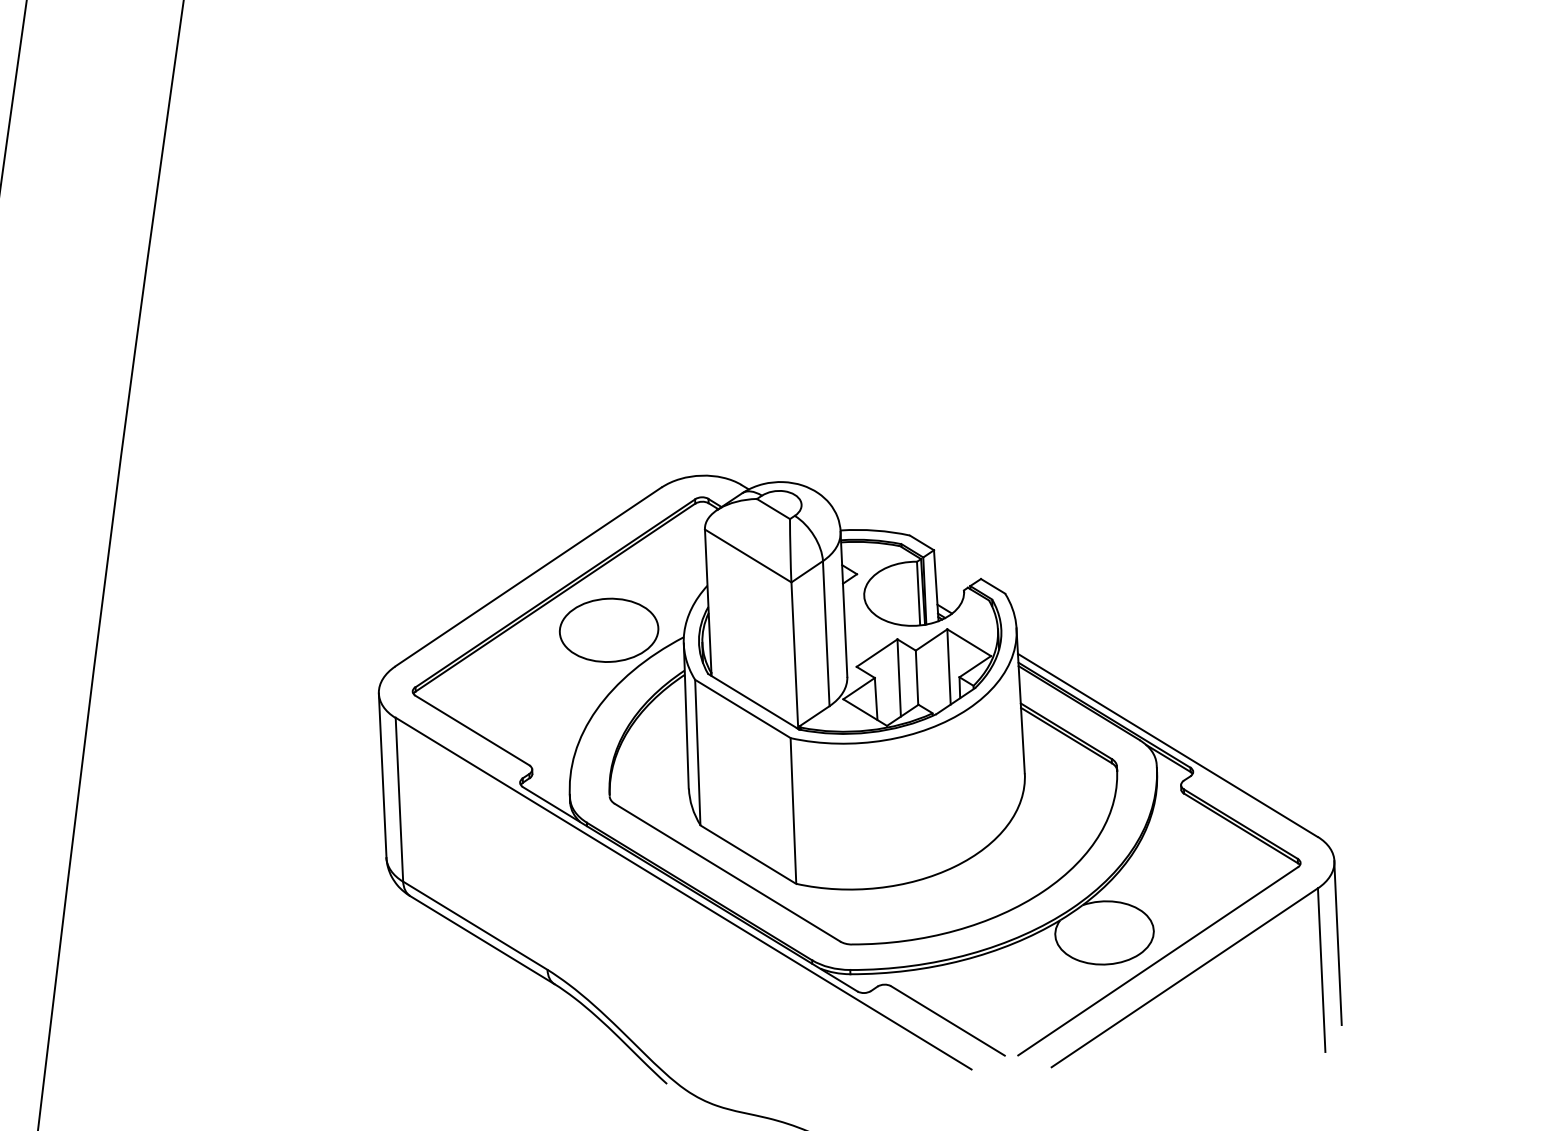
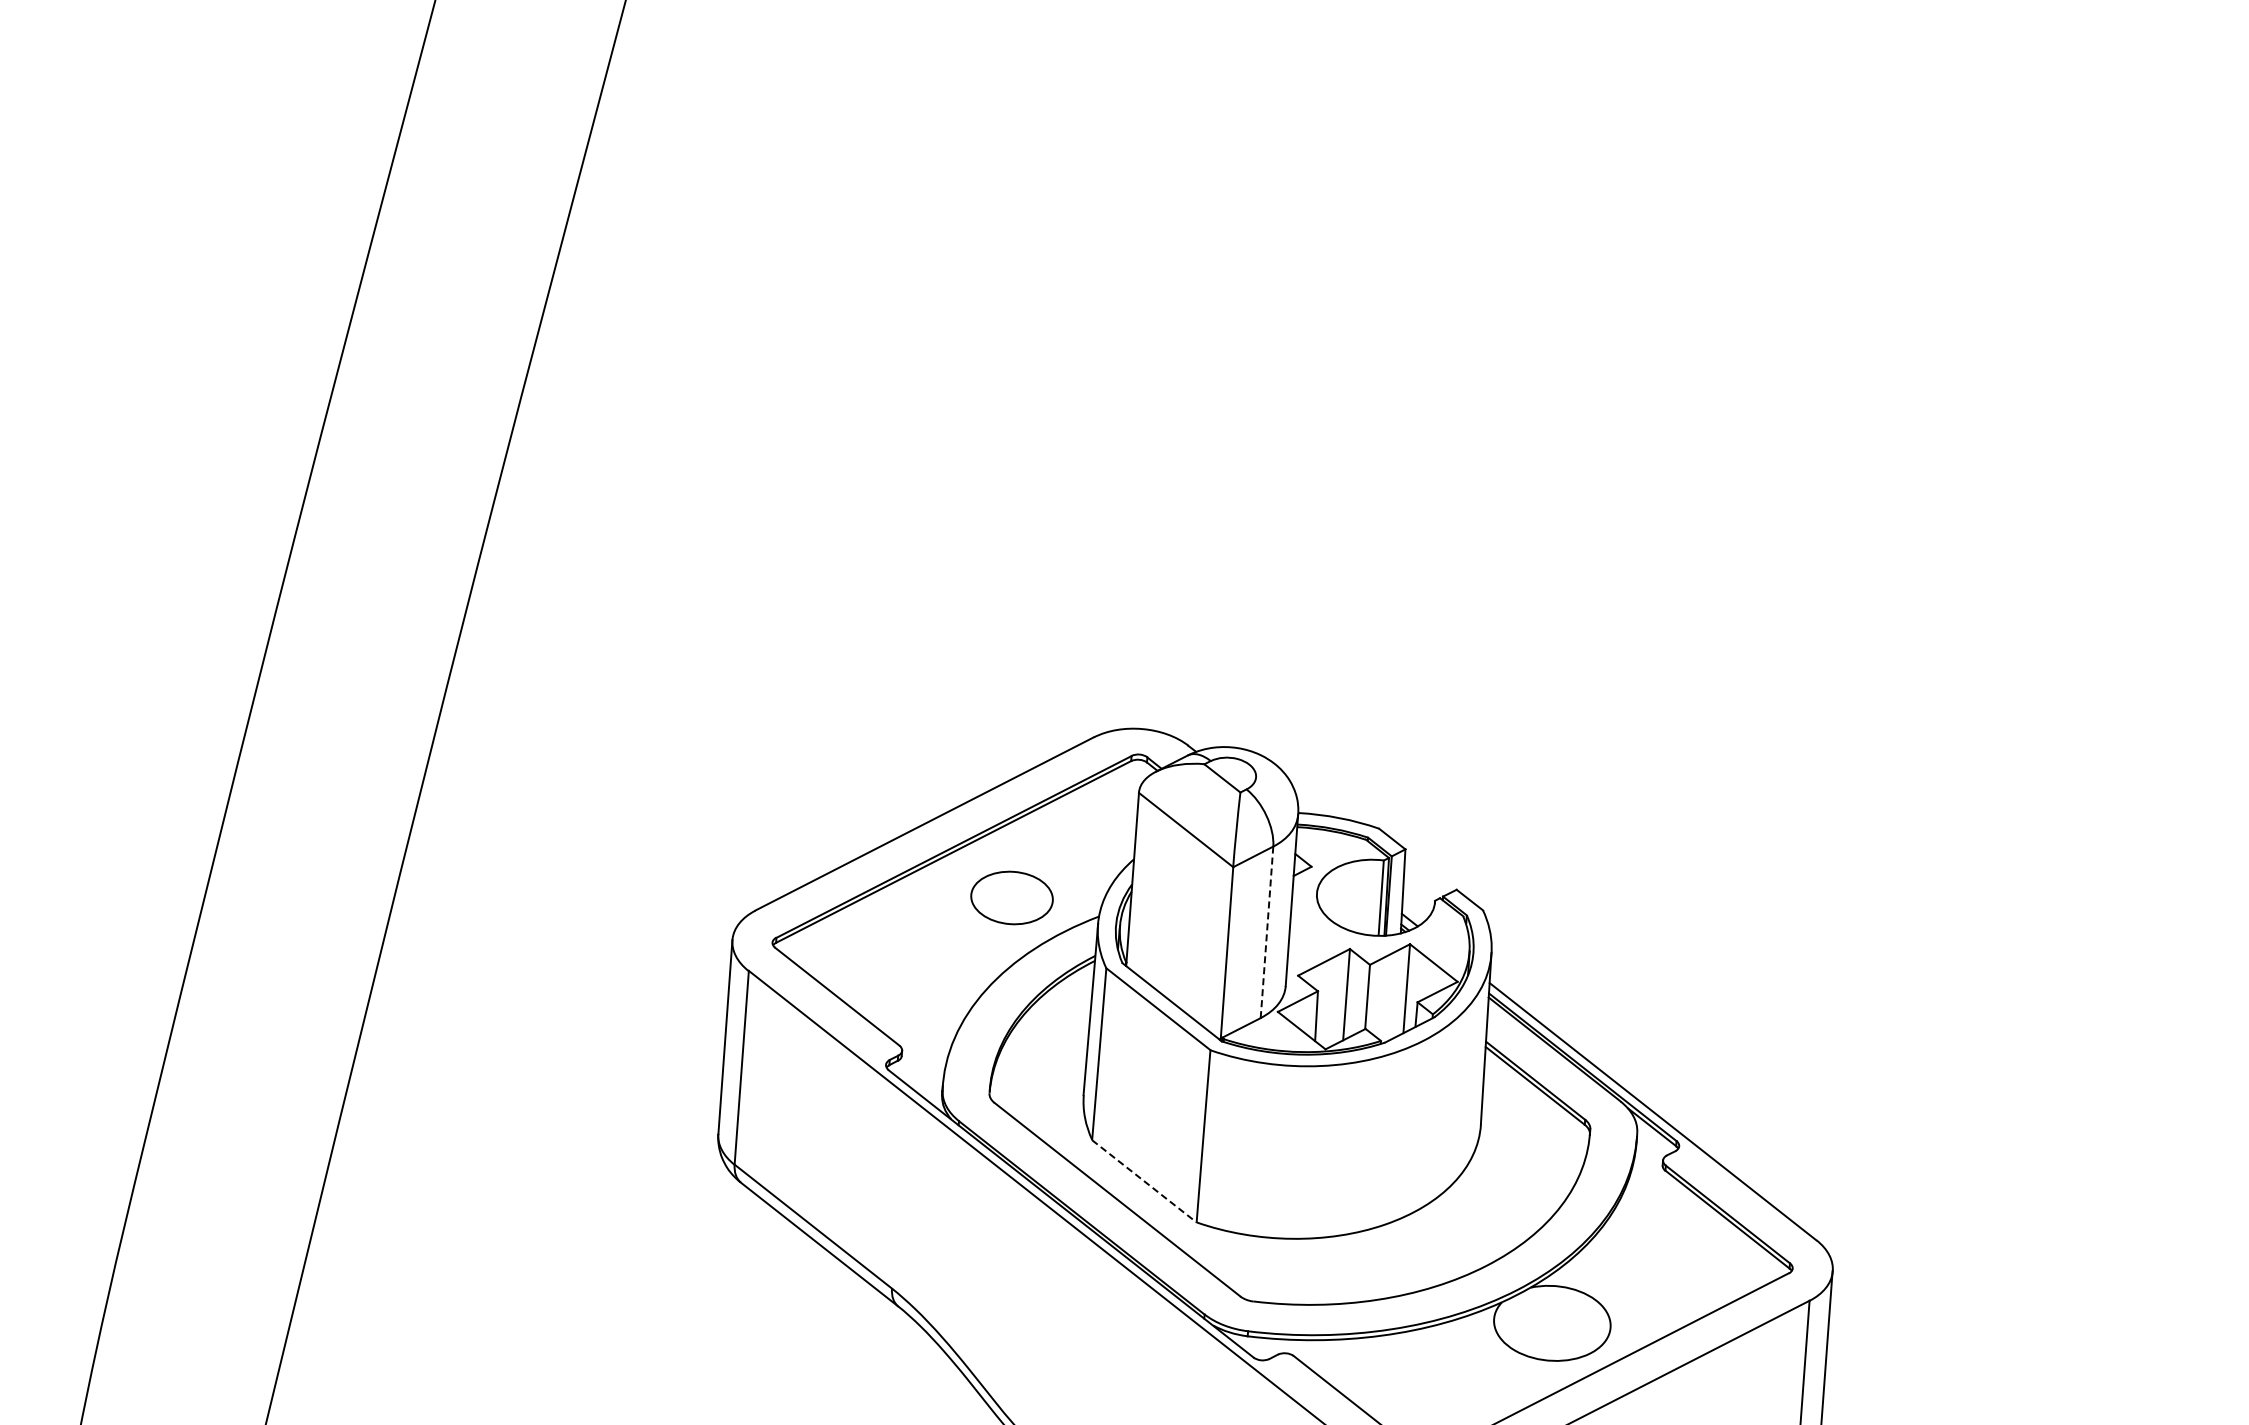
part: (608, 629) -> (1011, 897), size x0.7
line: (826, 632) -> (1267, 931), solid -> dashed
line: (748, 854) -> (1144, 1181), solid -> dashed

